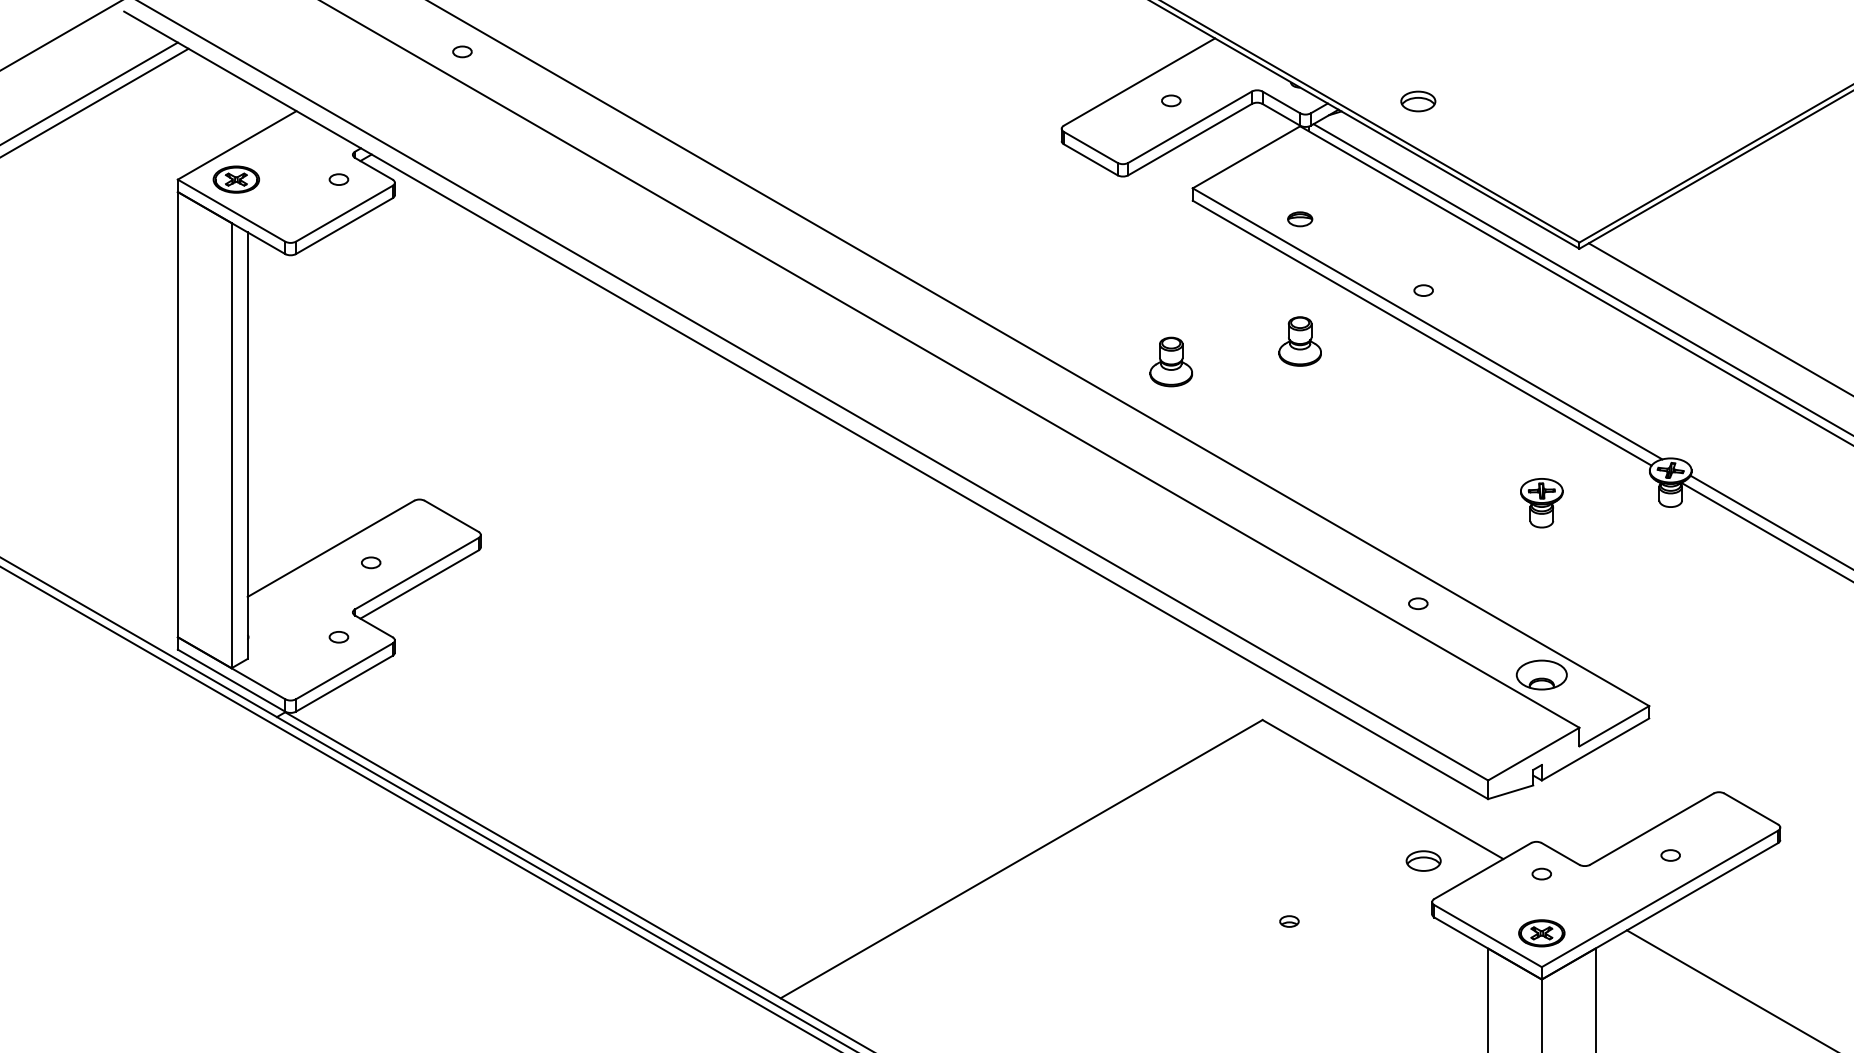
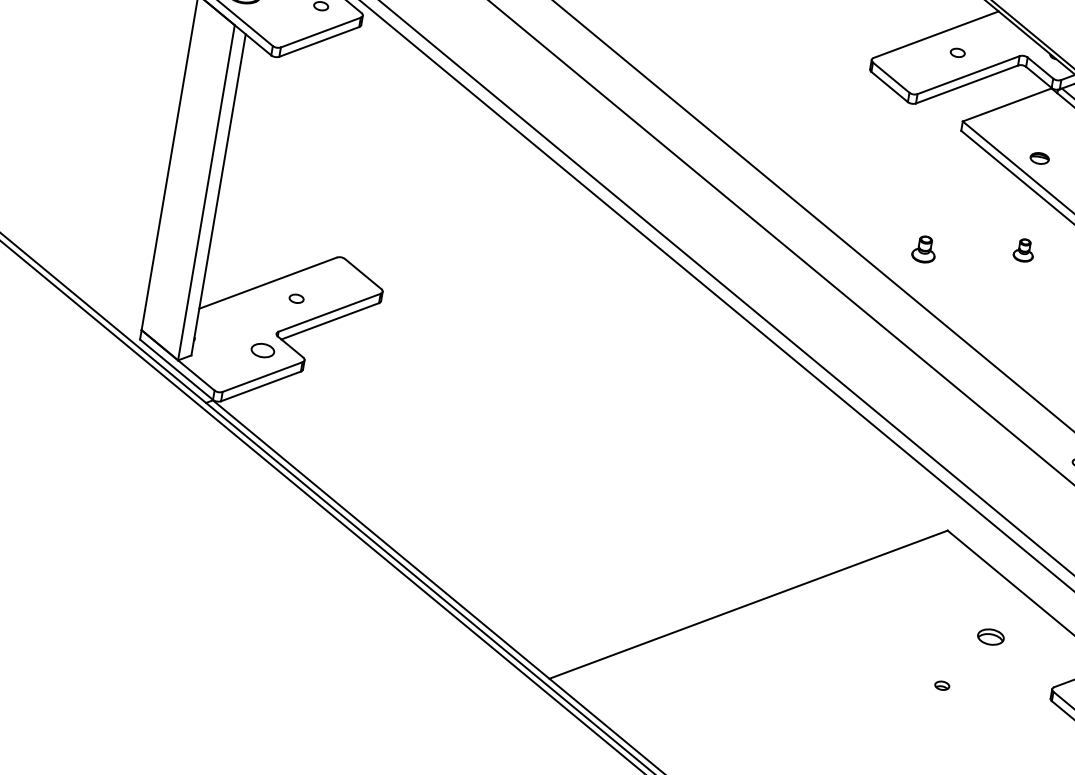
part: (1299, 341) -> (1023, 250), size x0.6
part: (1170, 361) -> (924, 249), size x0.7
part: (338, 637) -> (262, 350), size x1.6
part: (1423, 860) -> (990, 636), moved

